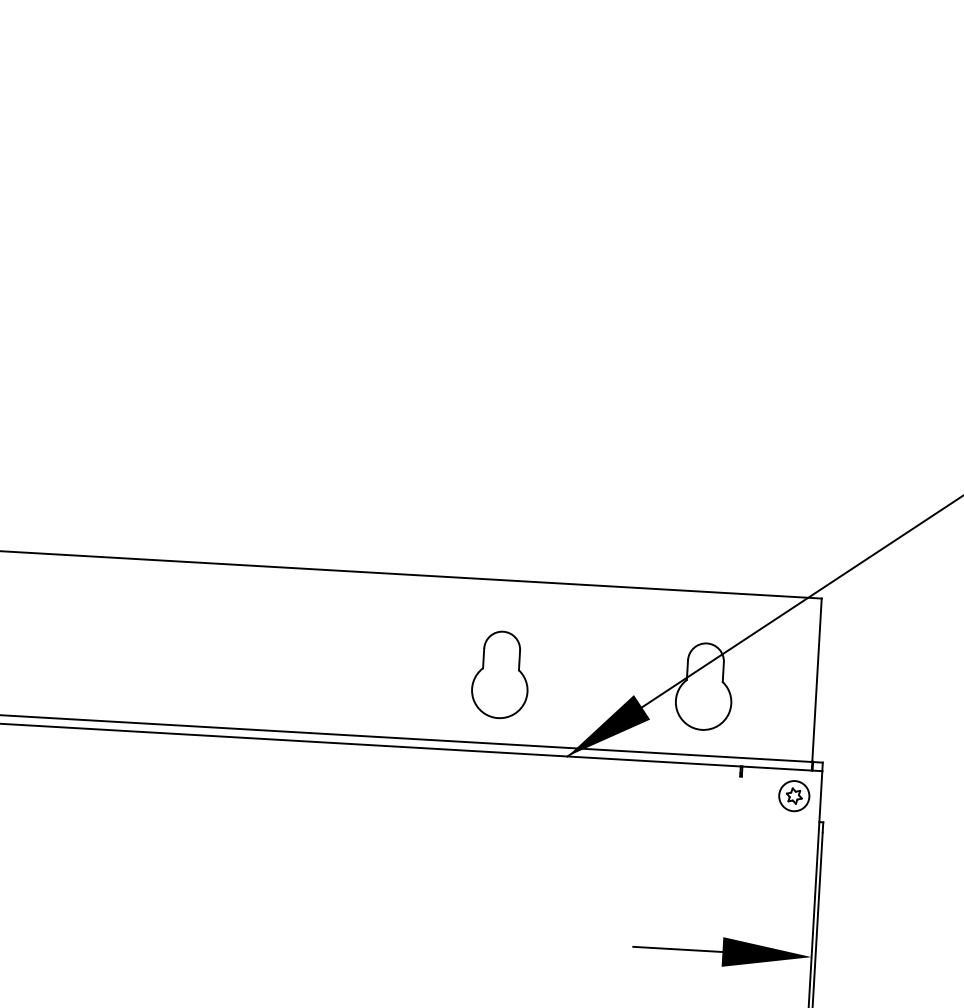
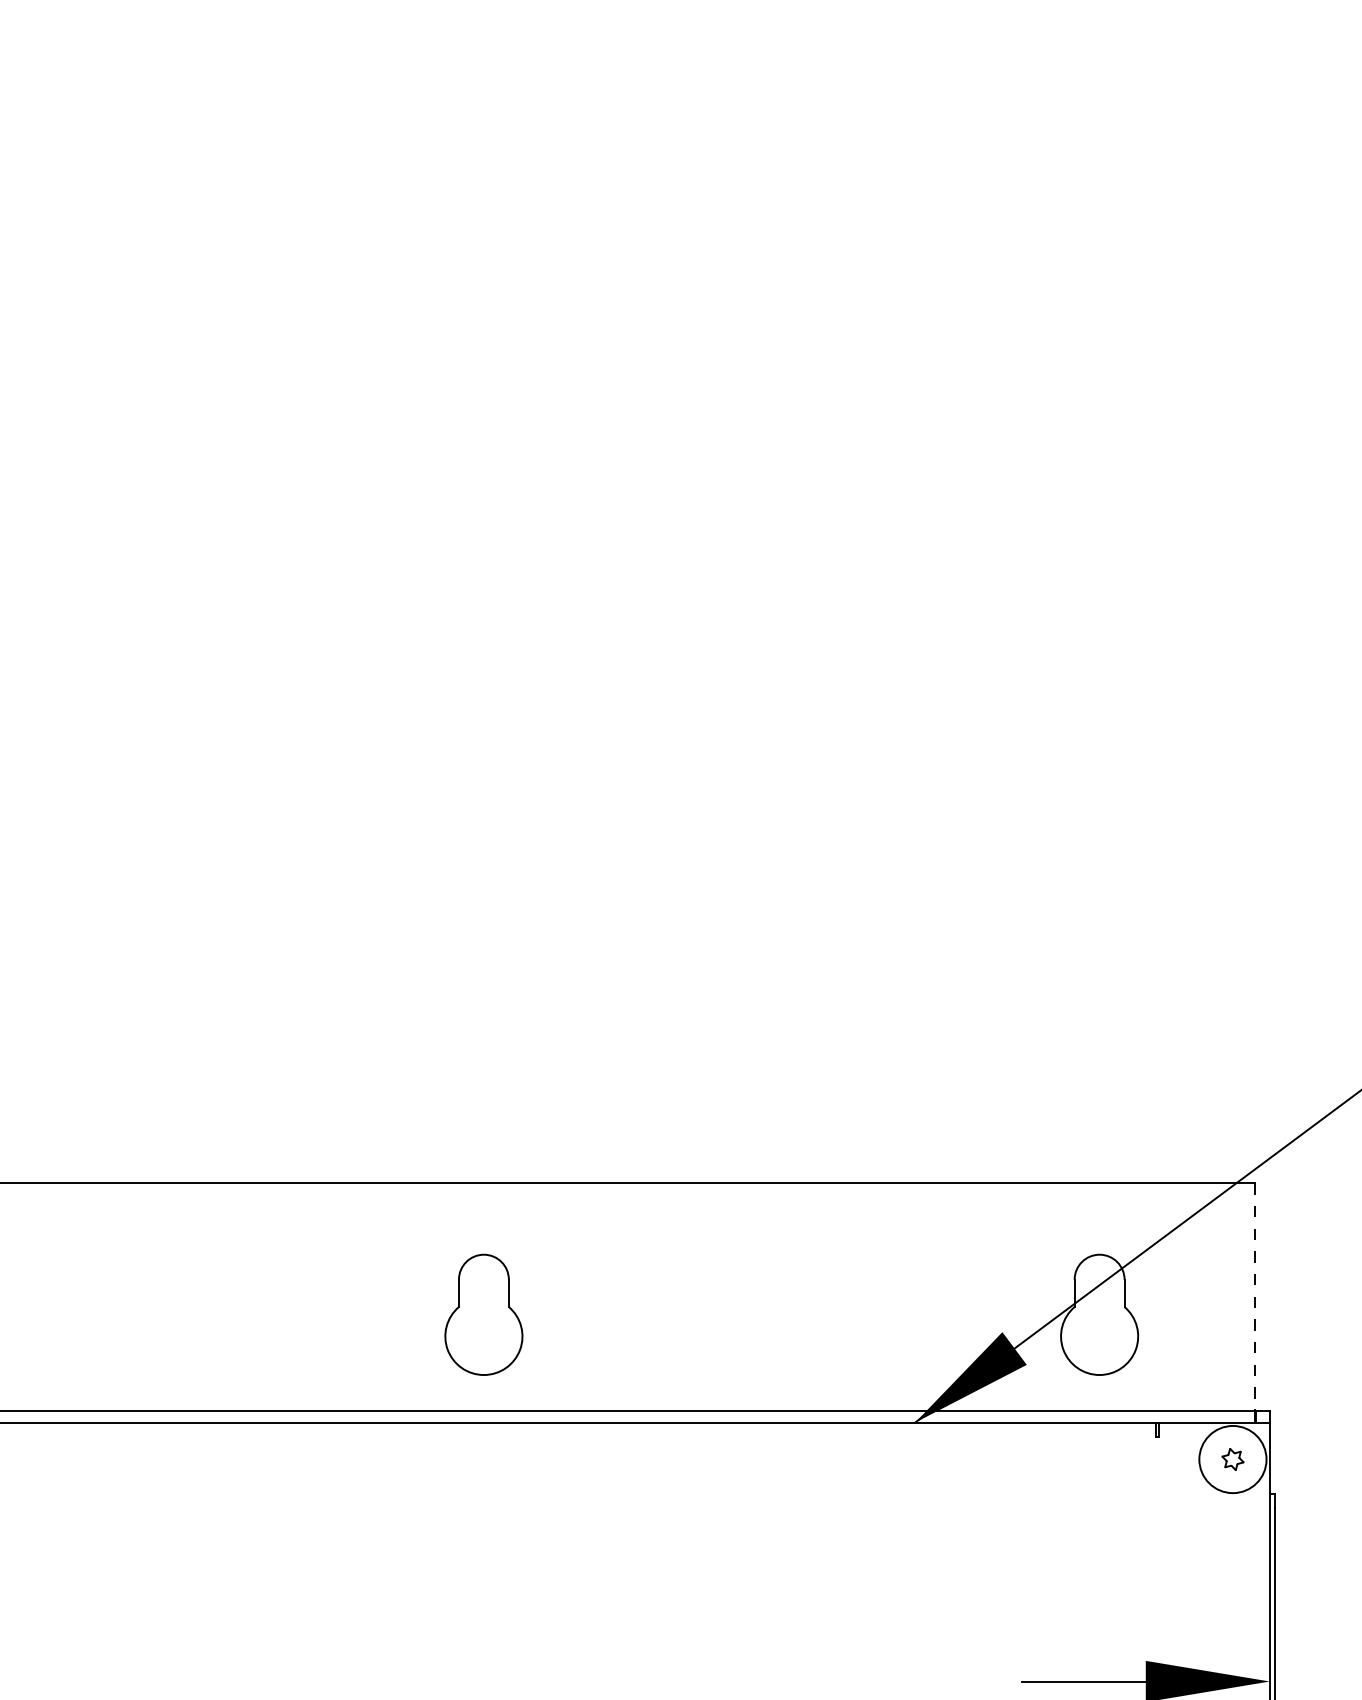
part: (500, 674) -> (483, 1314), moved
line: (817, 679) -> (1255, 1296), solid -> dashed
circle: (793, 796) -> (1232, 1459), size x1.6

